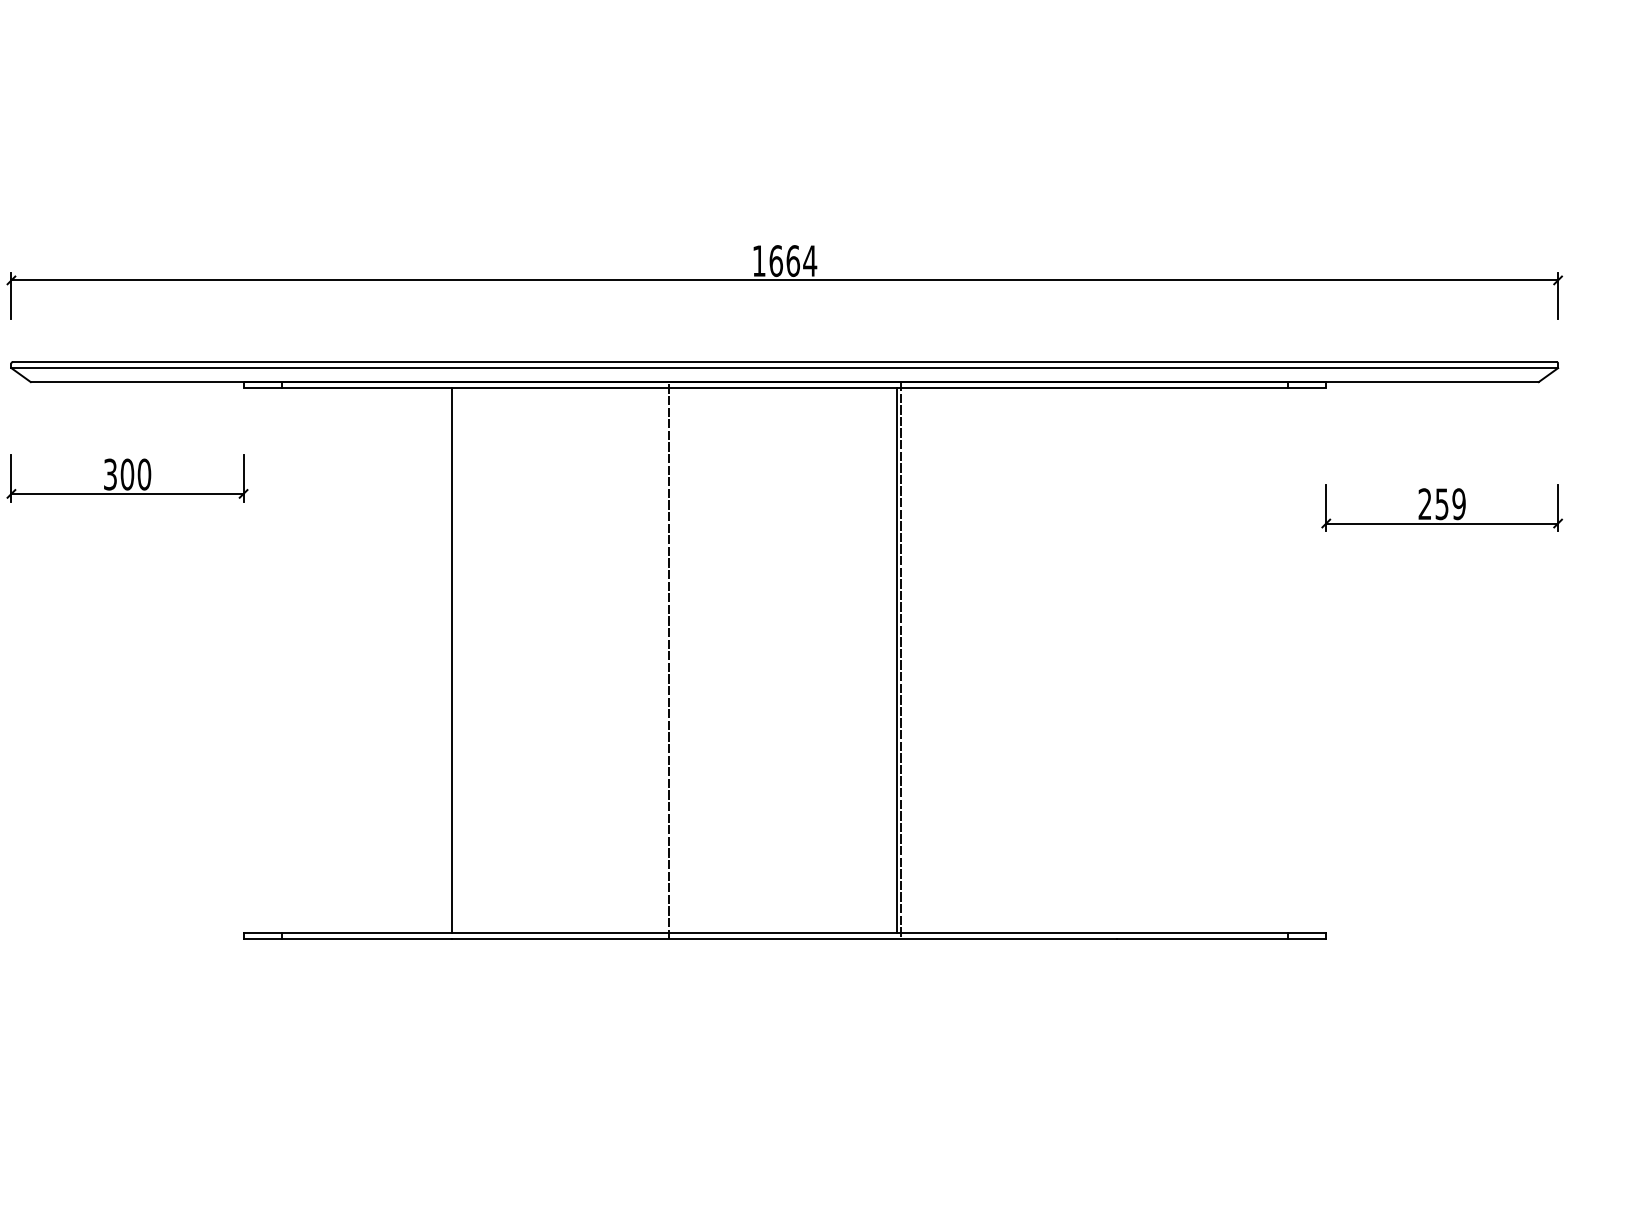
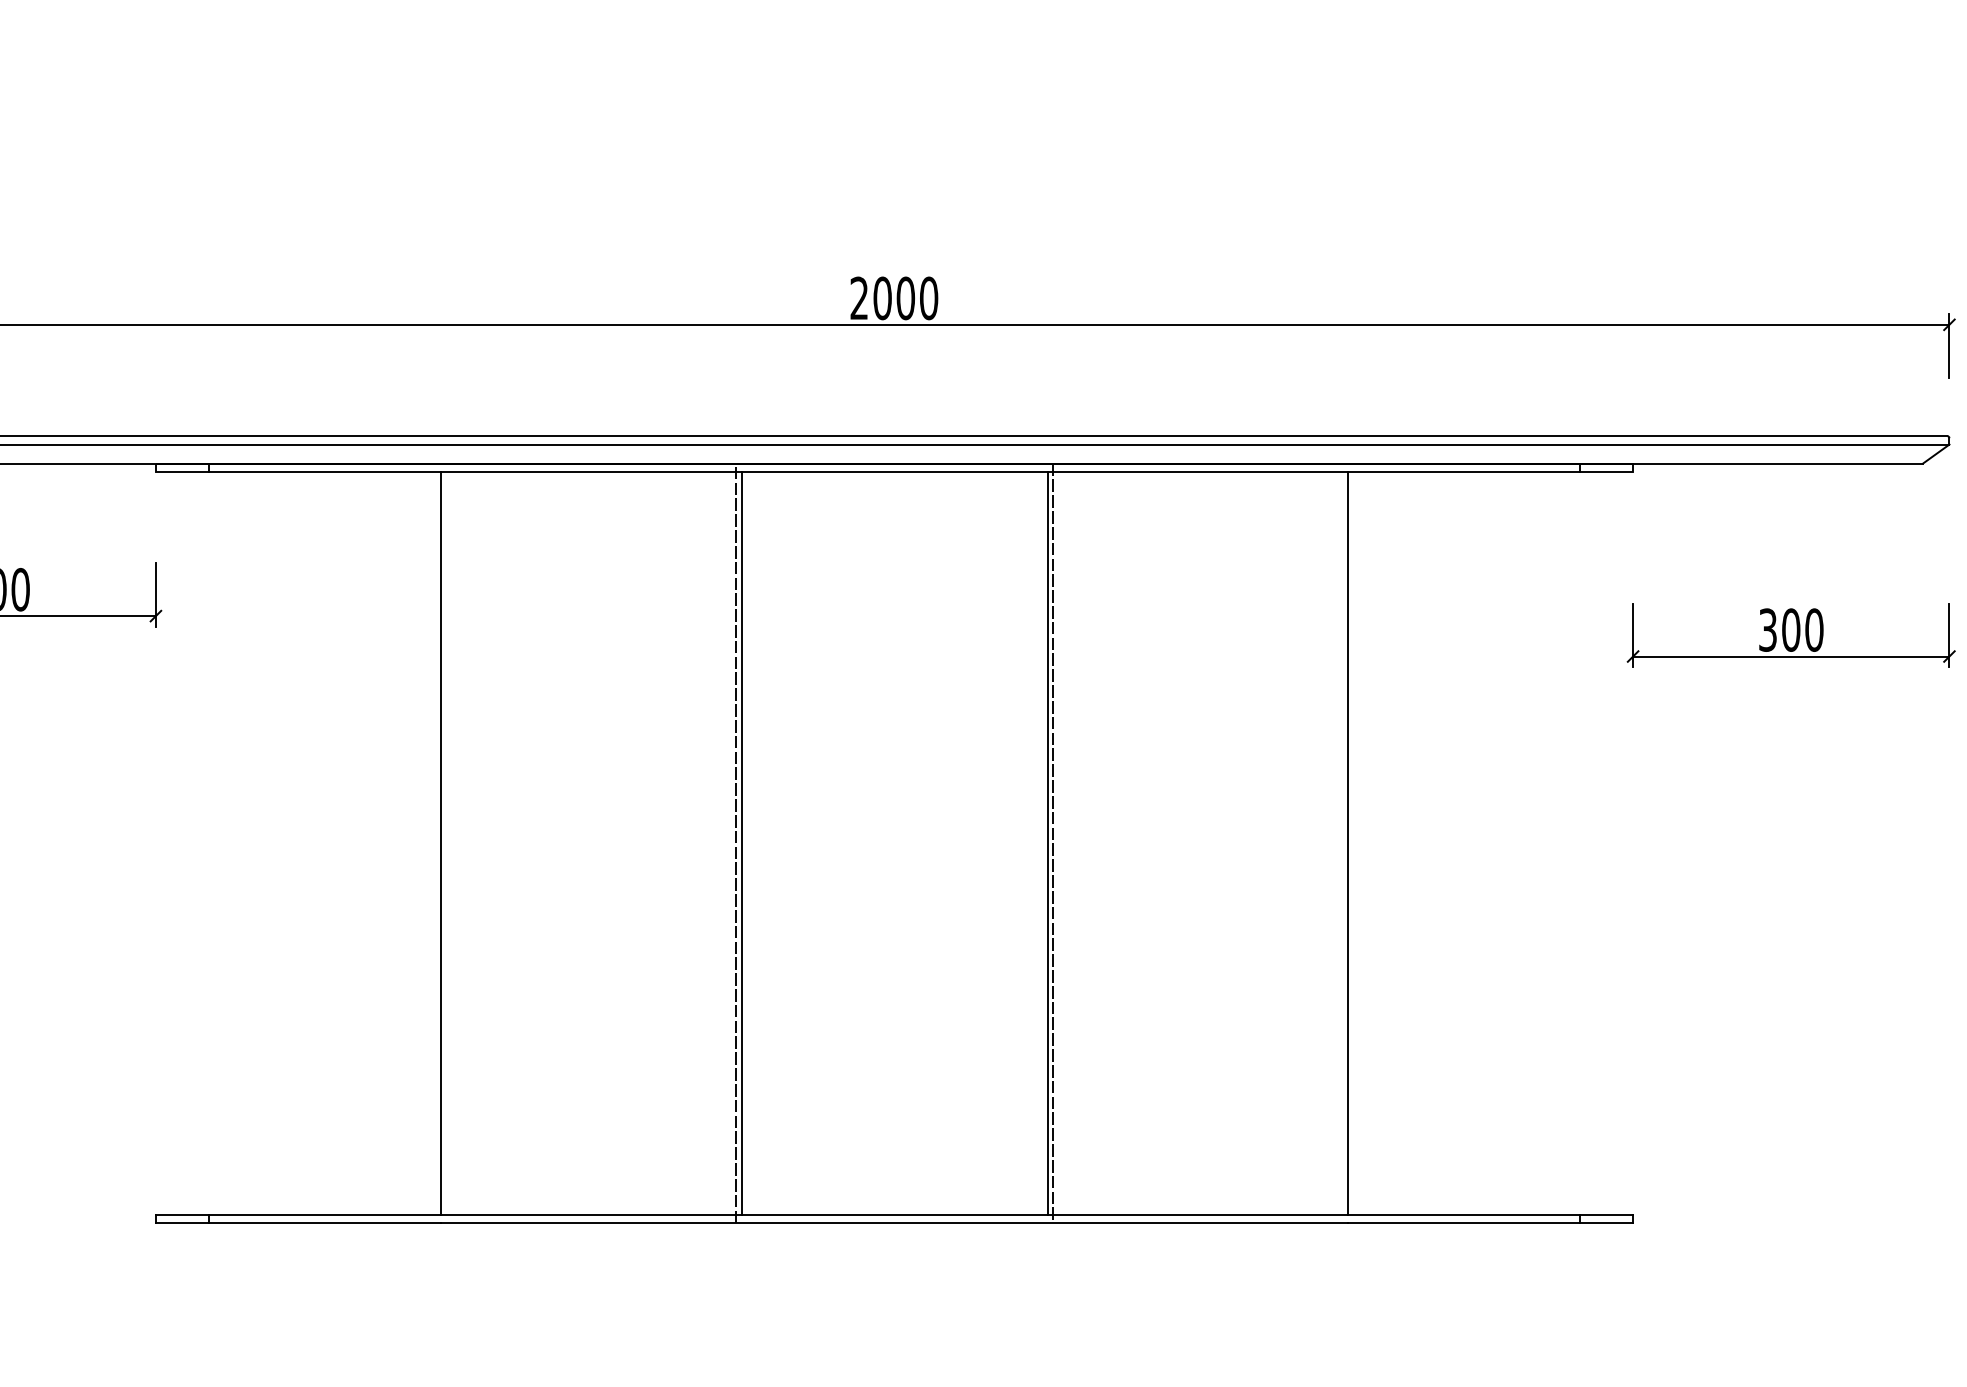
text: (784, 261) -> (893, 299), 1664 -> 2000
text: (1441, 504) -> (1790, 630), 259 -> 300
line: (672, 660) -> (741, 843), added
line: (1117, 660) -> (1348, 843), added

